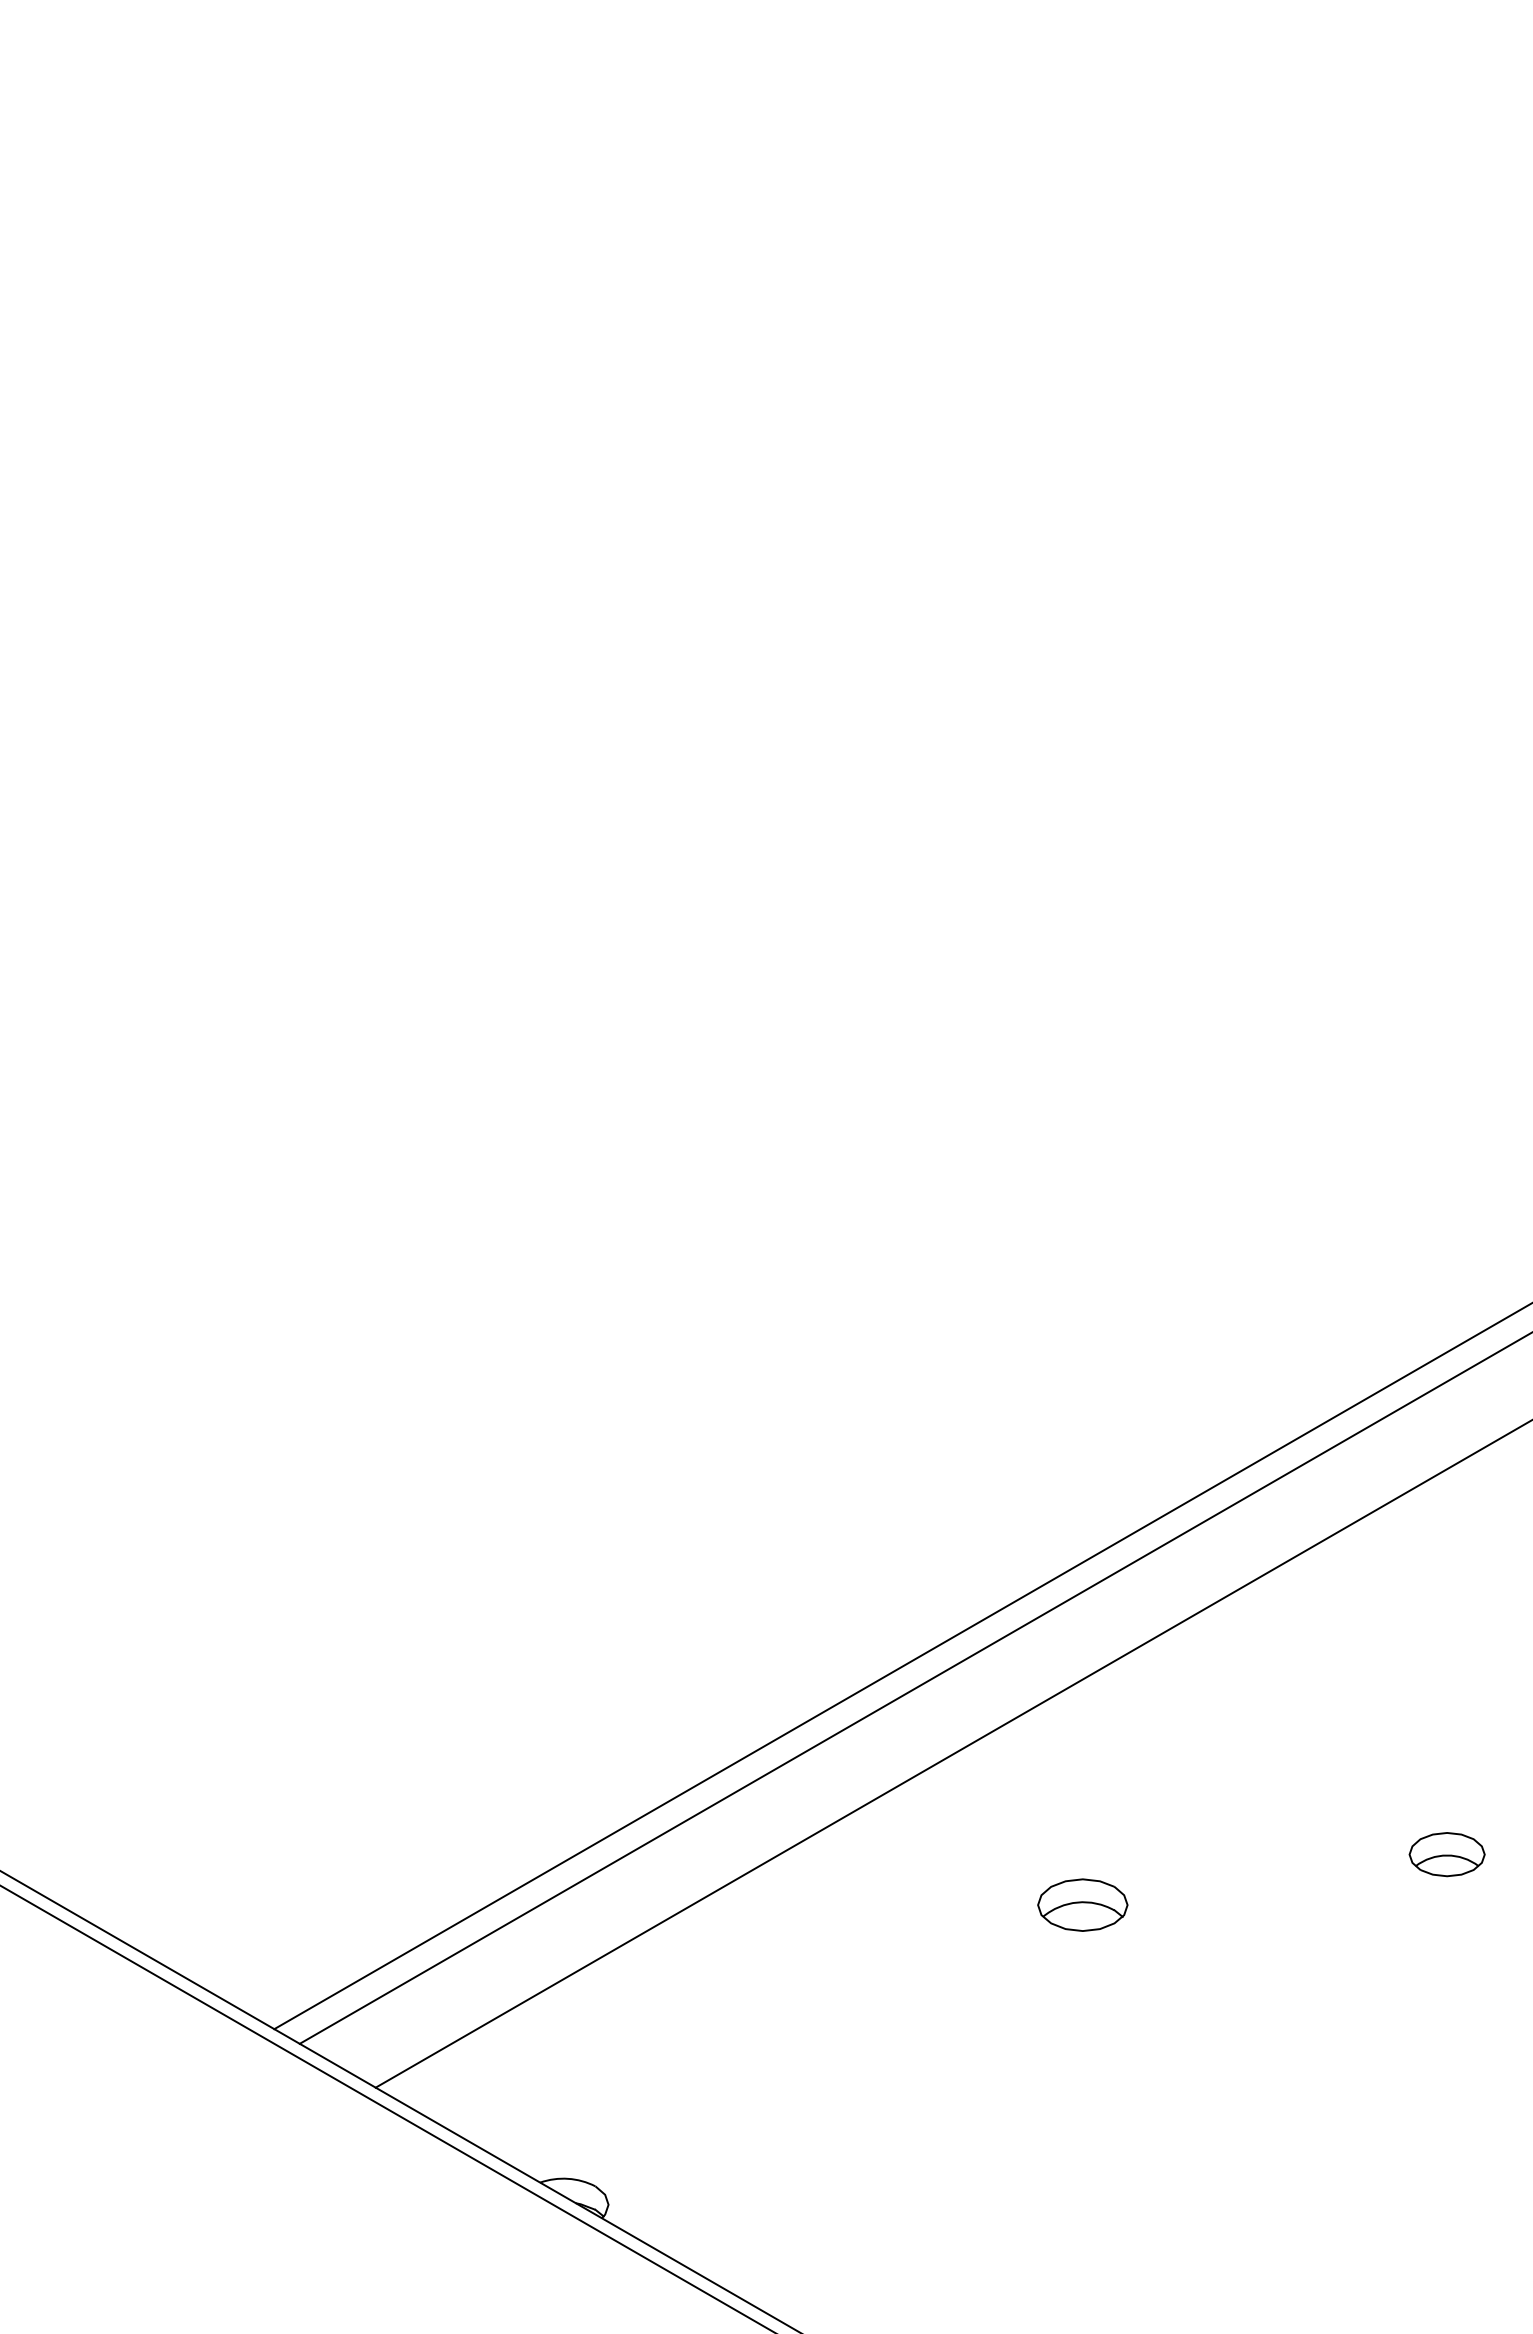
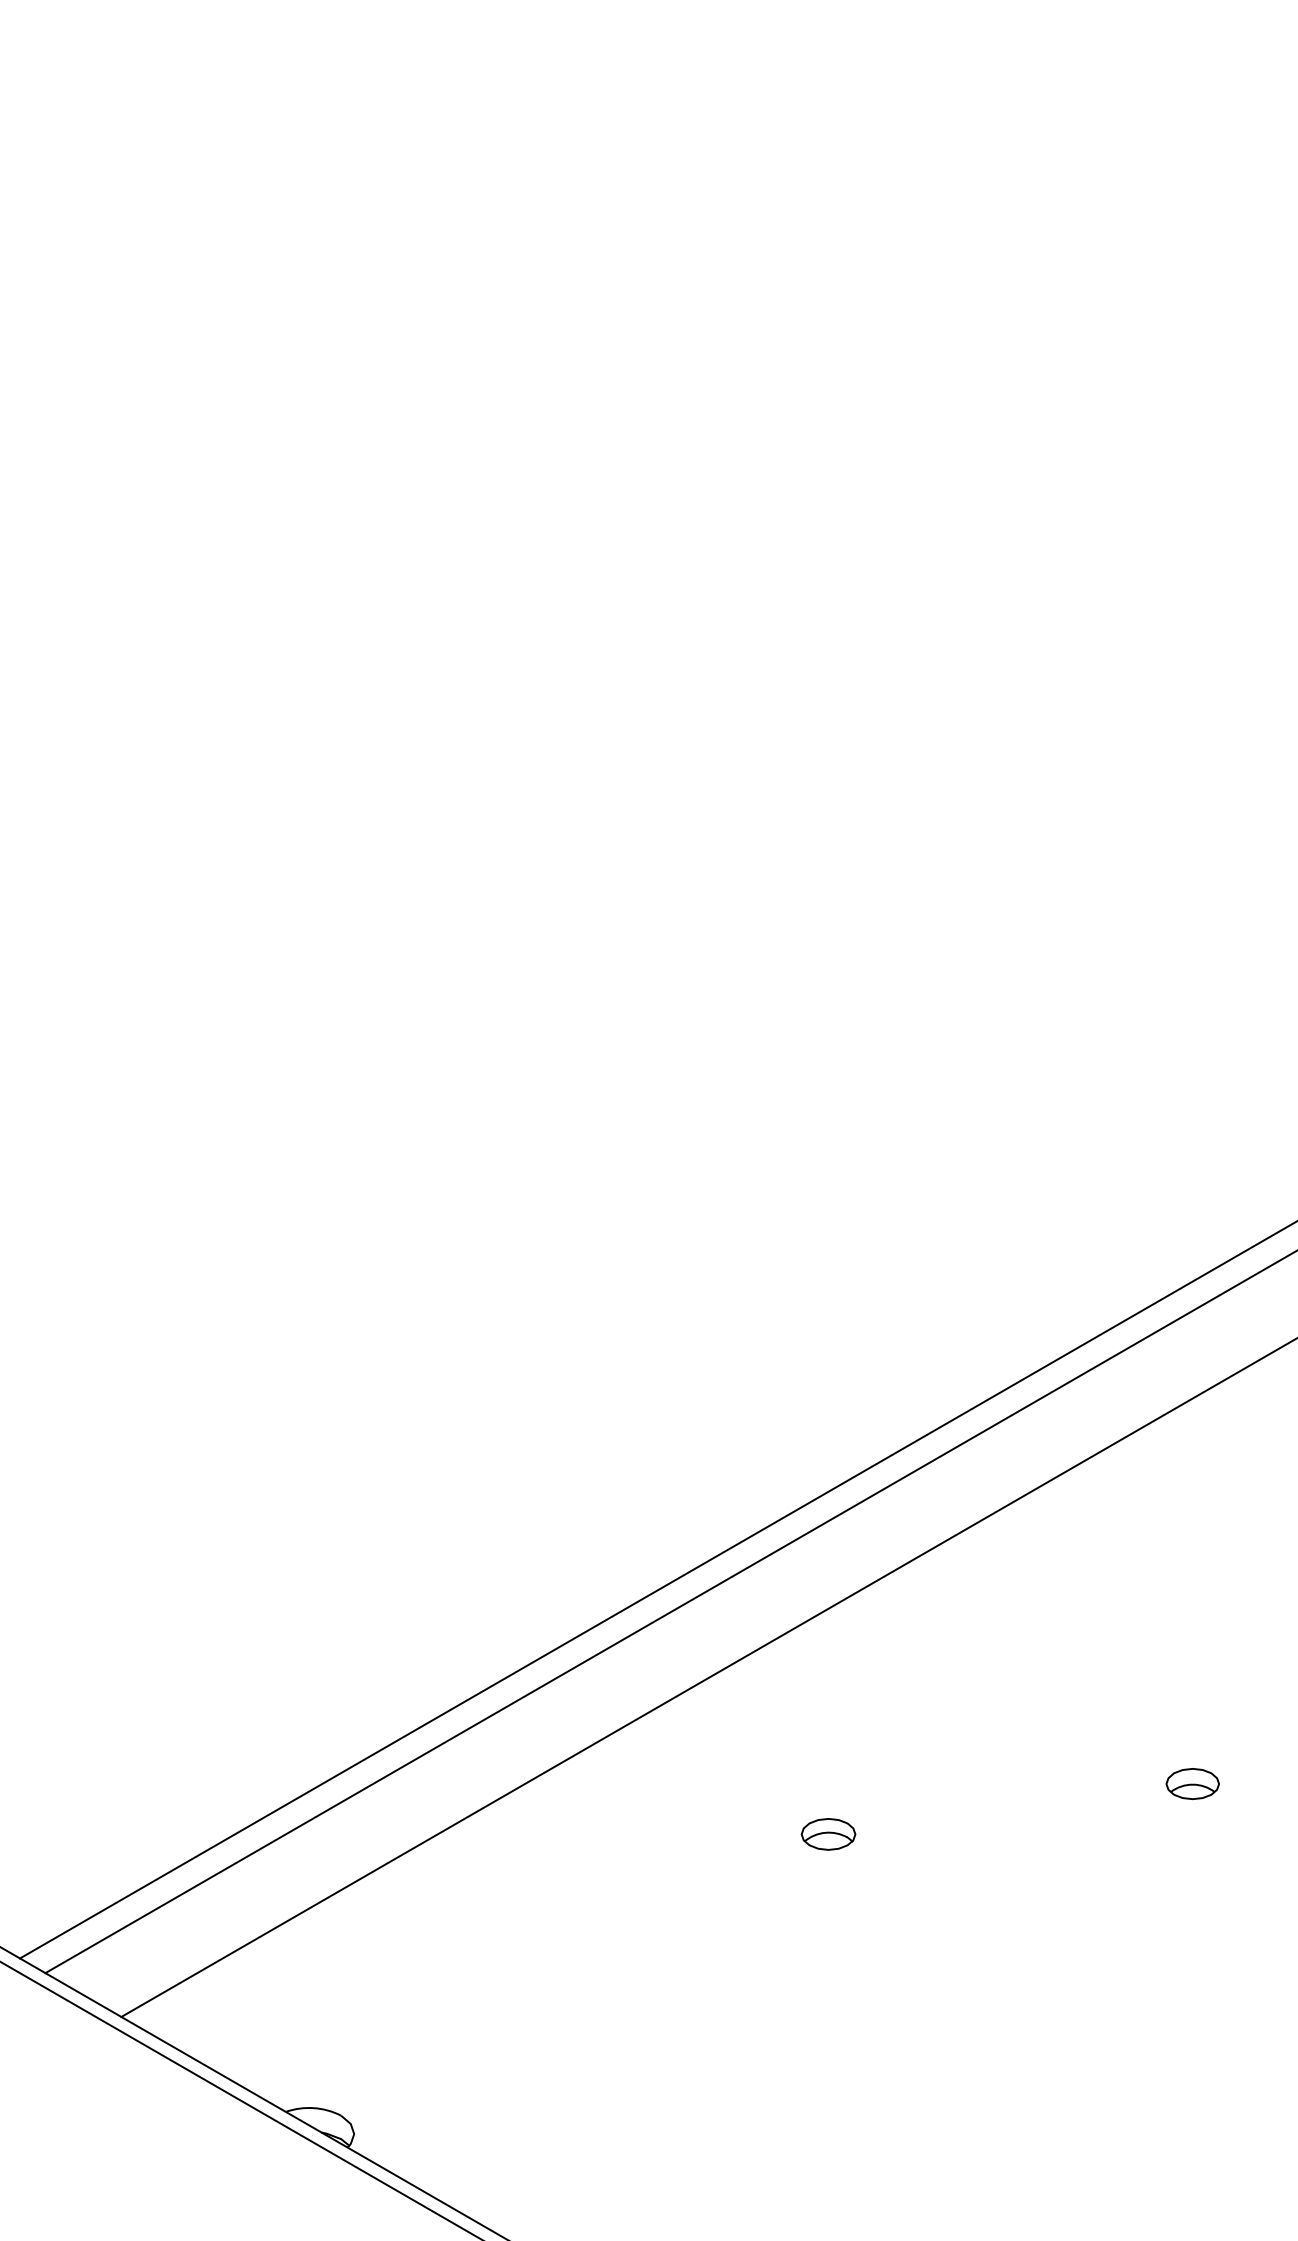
part: (1446, 1854) -> (1192, 1783), size x0.7
part: (1082, 1904) -> (828, 1833), size x0.6

